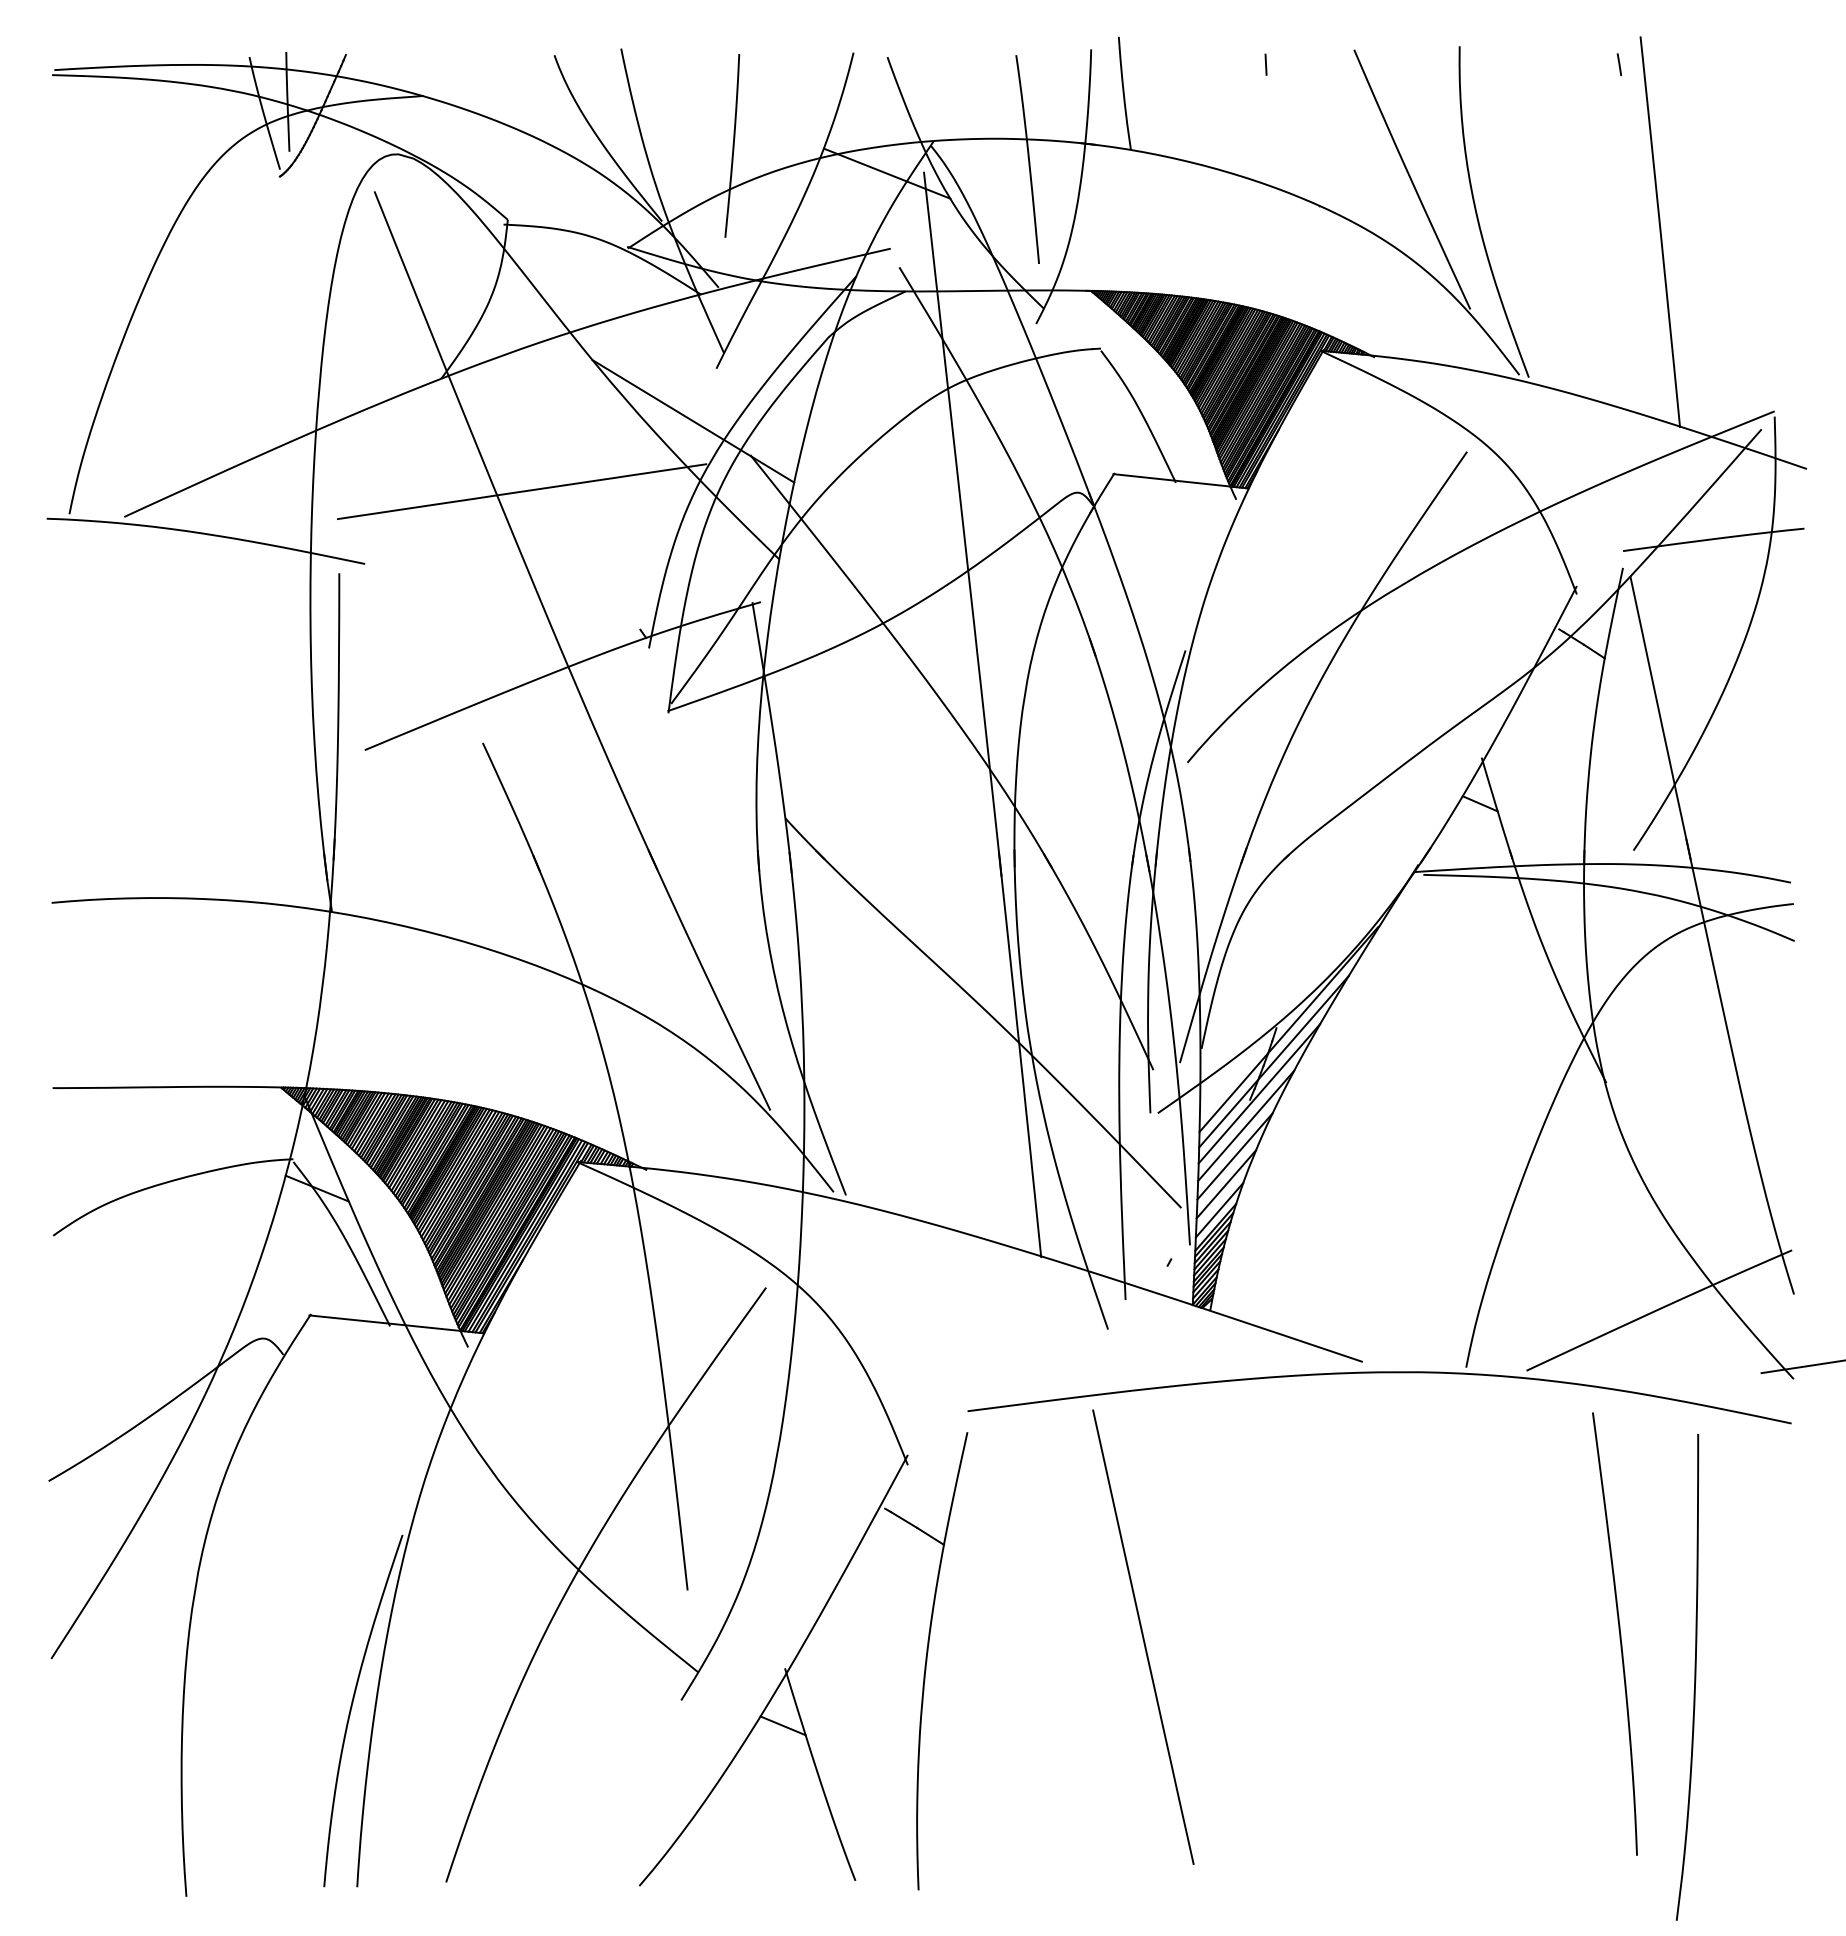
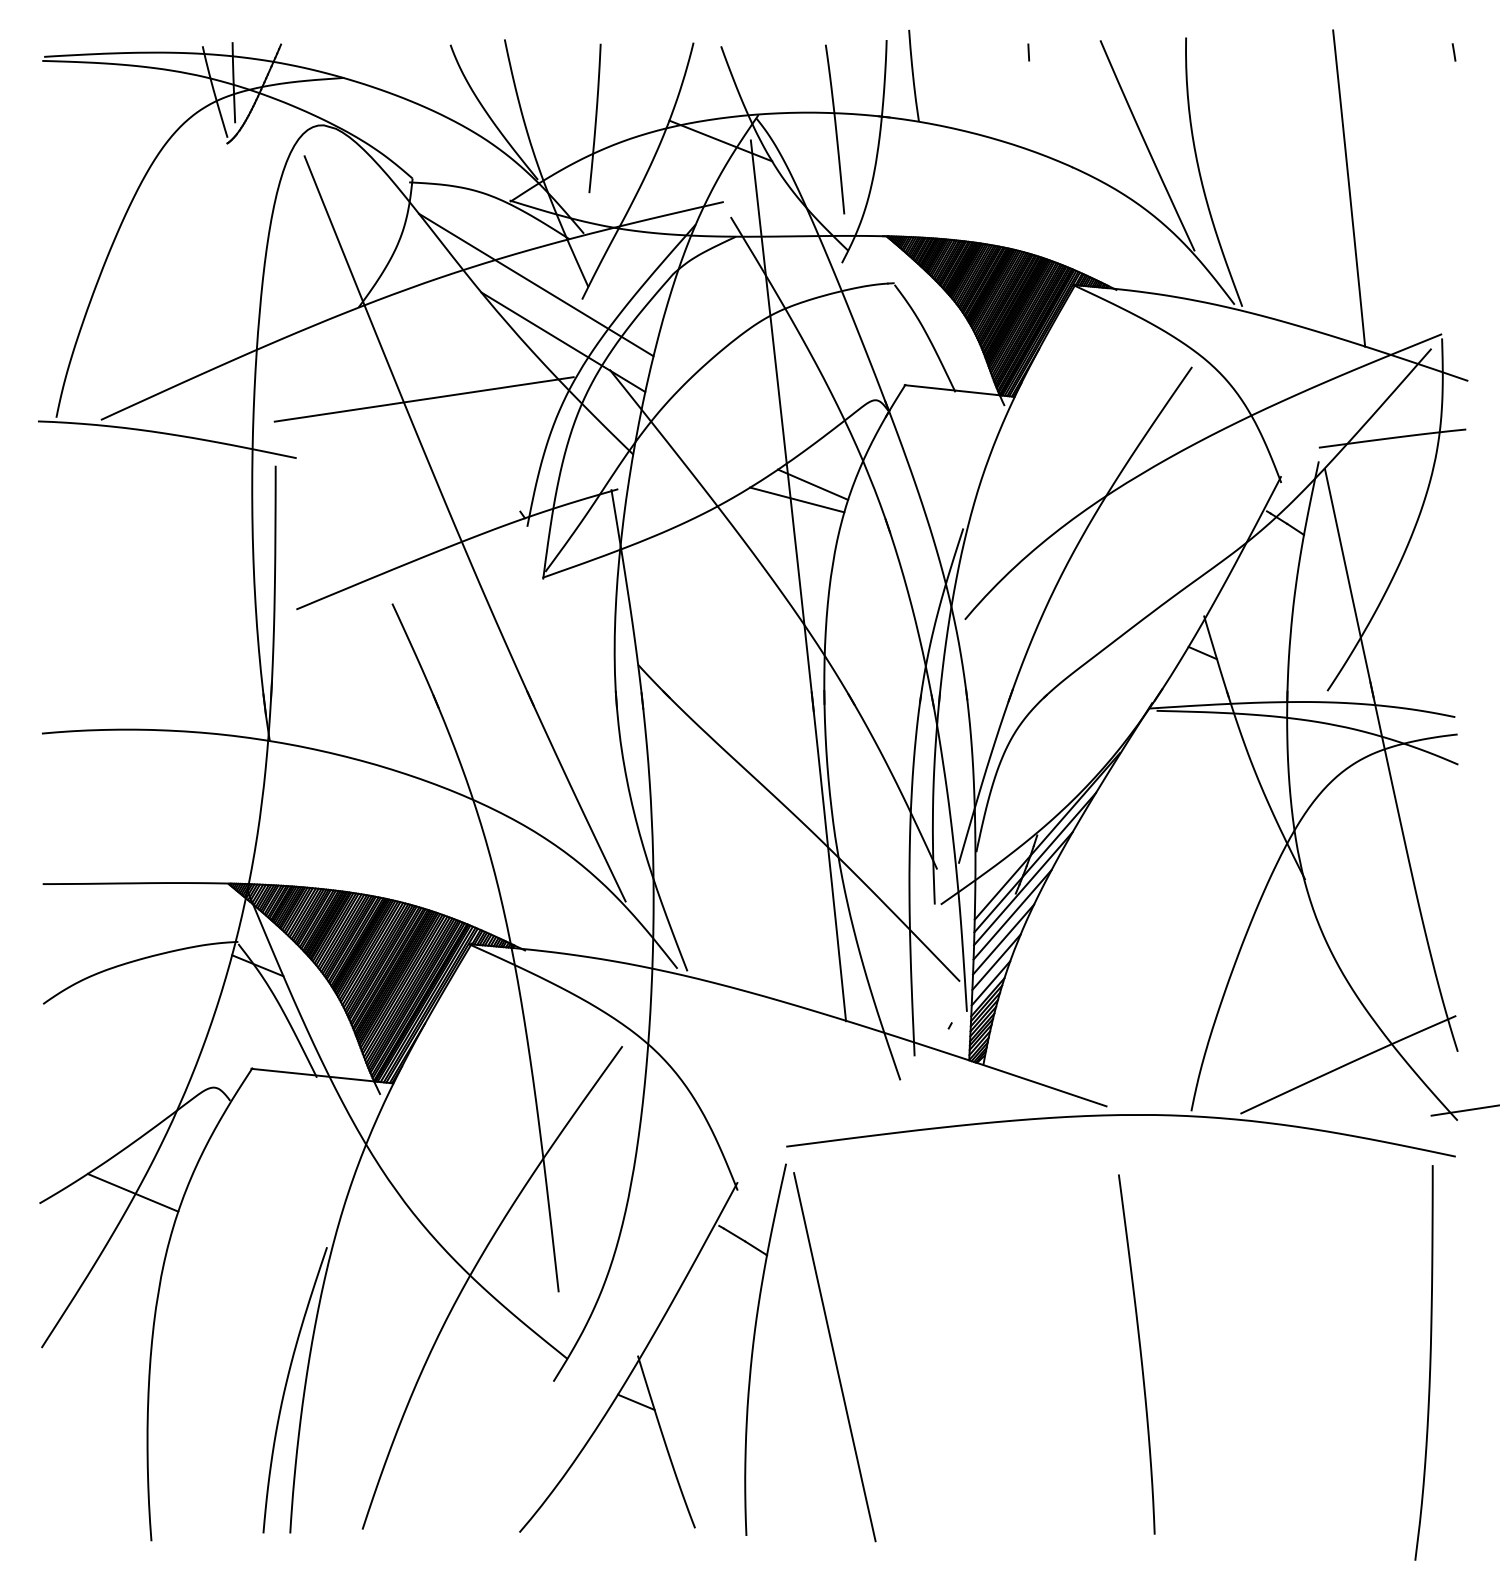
line: (1619, 64) -> (1454, 52), moved
line: (659, 350) -> (535, 284), added
line: (1000, 596) -> (812, 484), added
line: (981, 615) -> (797, 500), added
line: (163, 1467) -> (132, 1192), added
curve: (1618, 1630) -> (1139, 1351), moved
line: (1143, 1636) -> (834, 1356), moved
curve: (1694, 1677) -> (1429, 1363), moved

